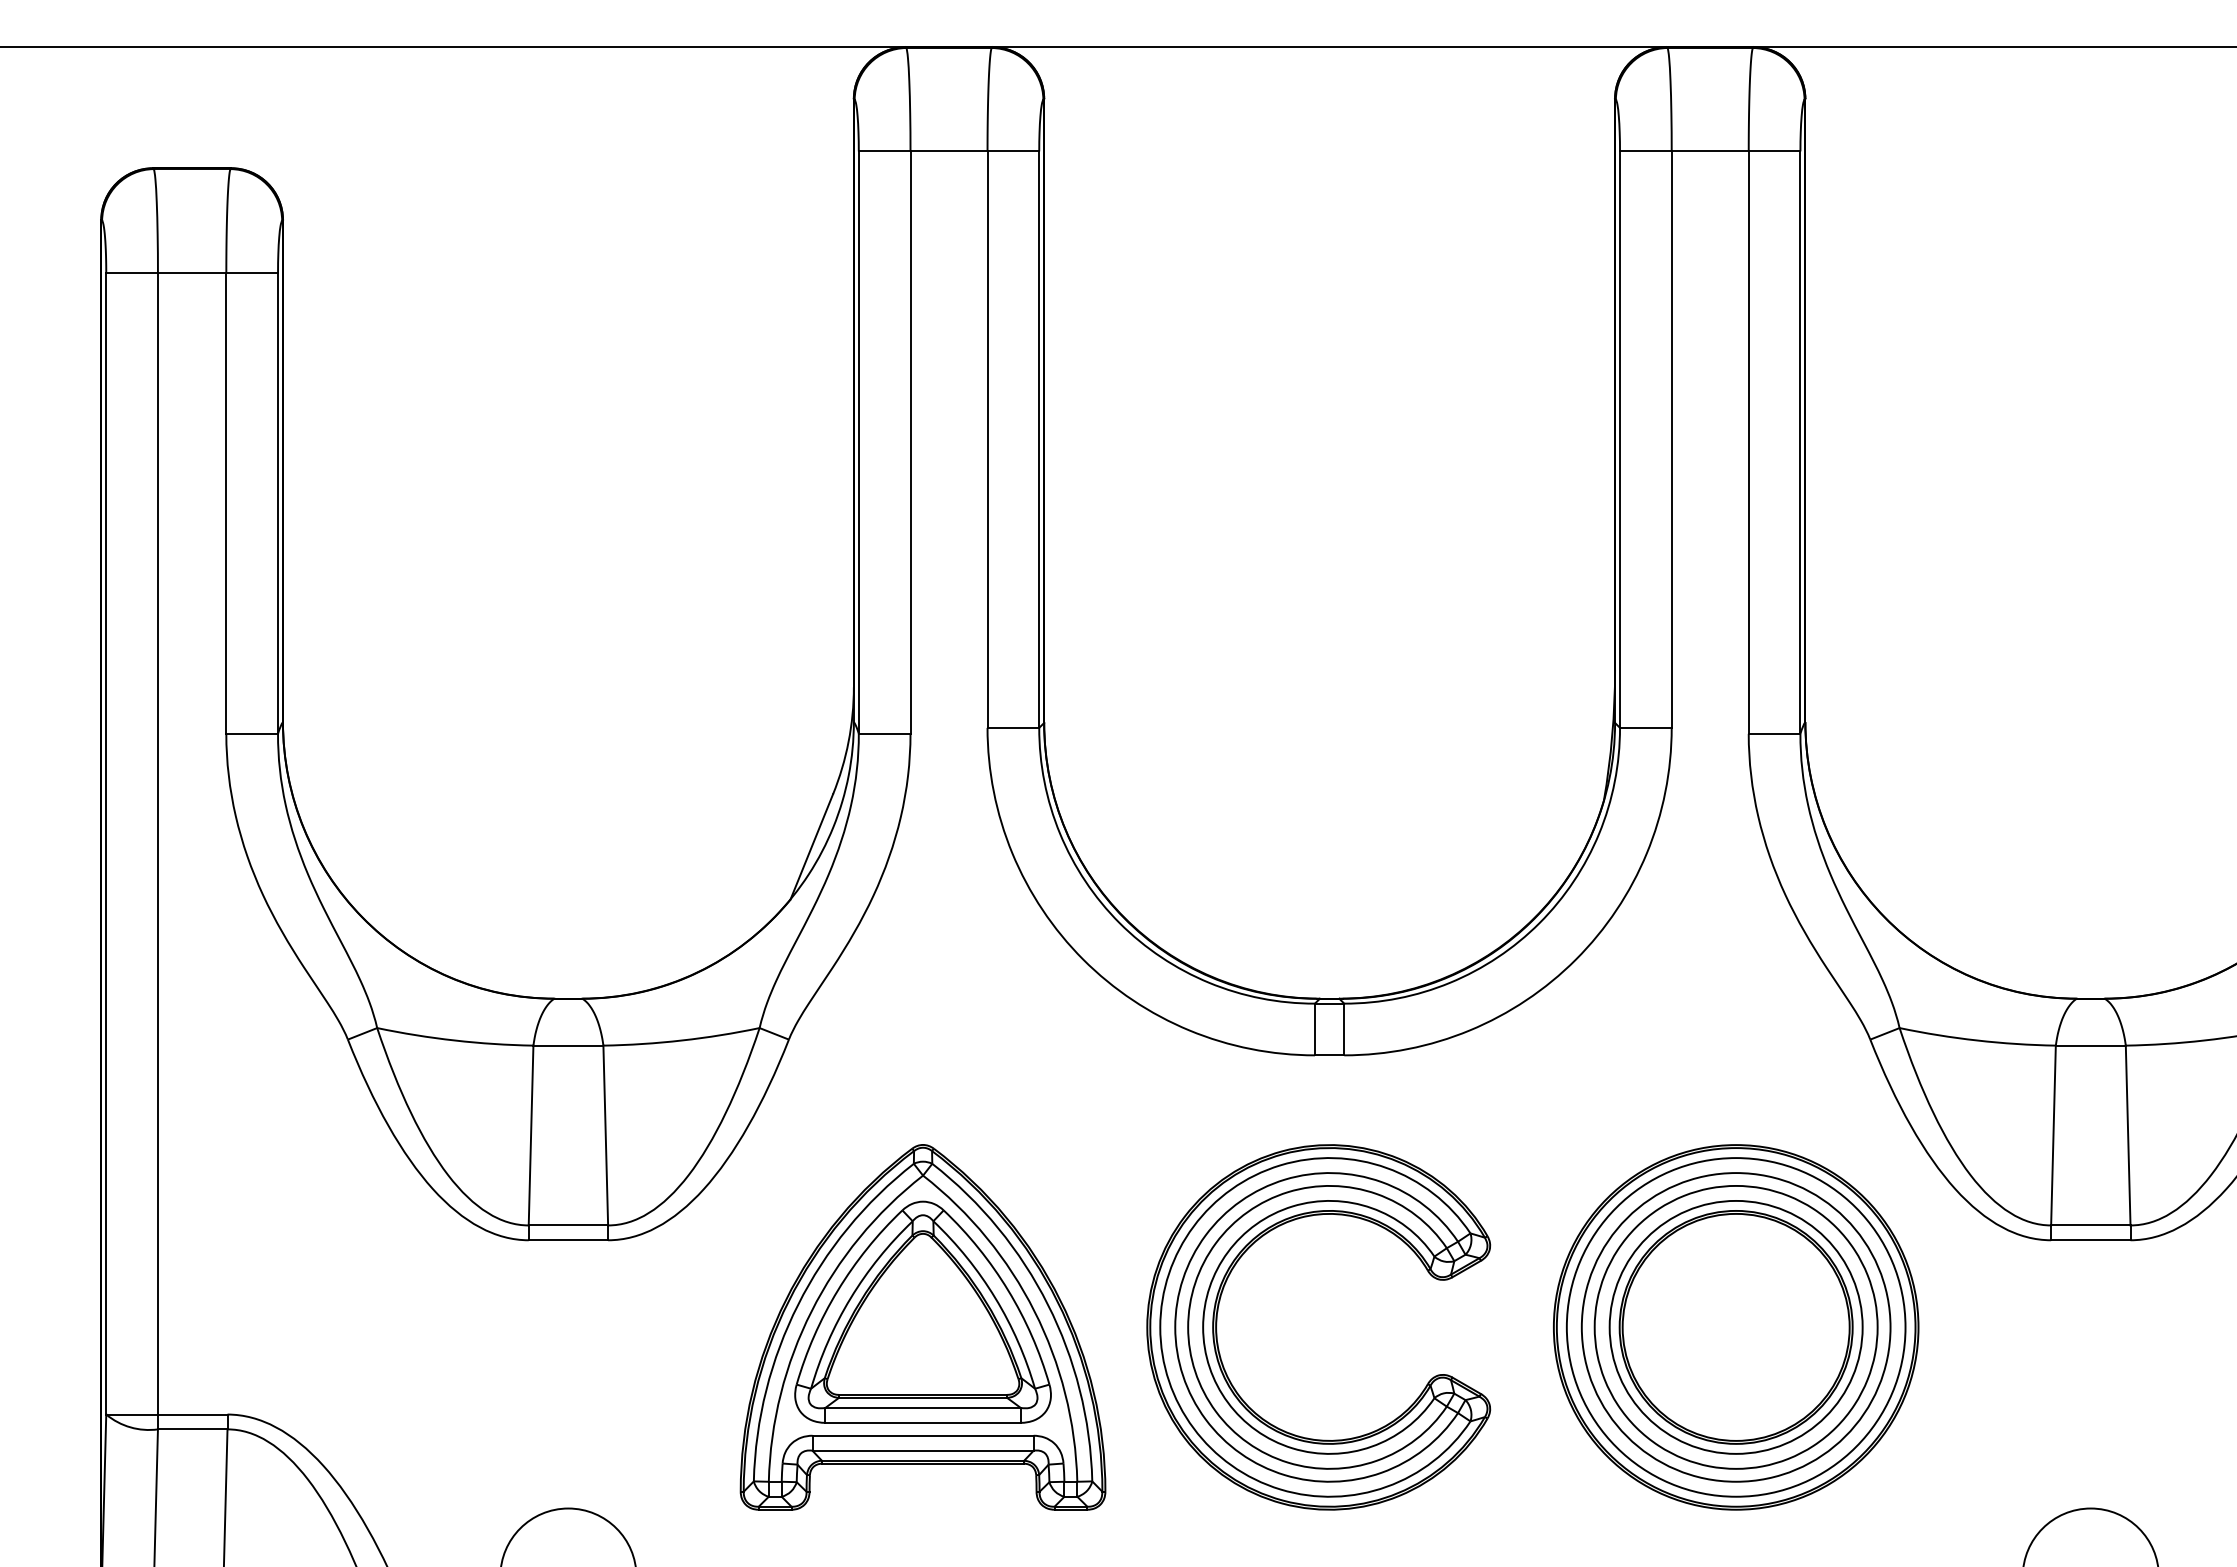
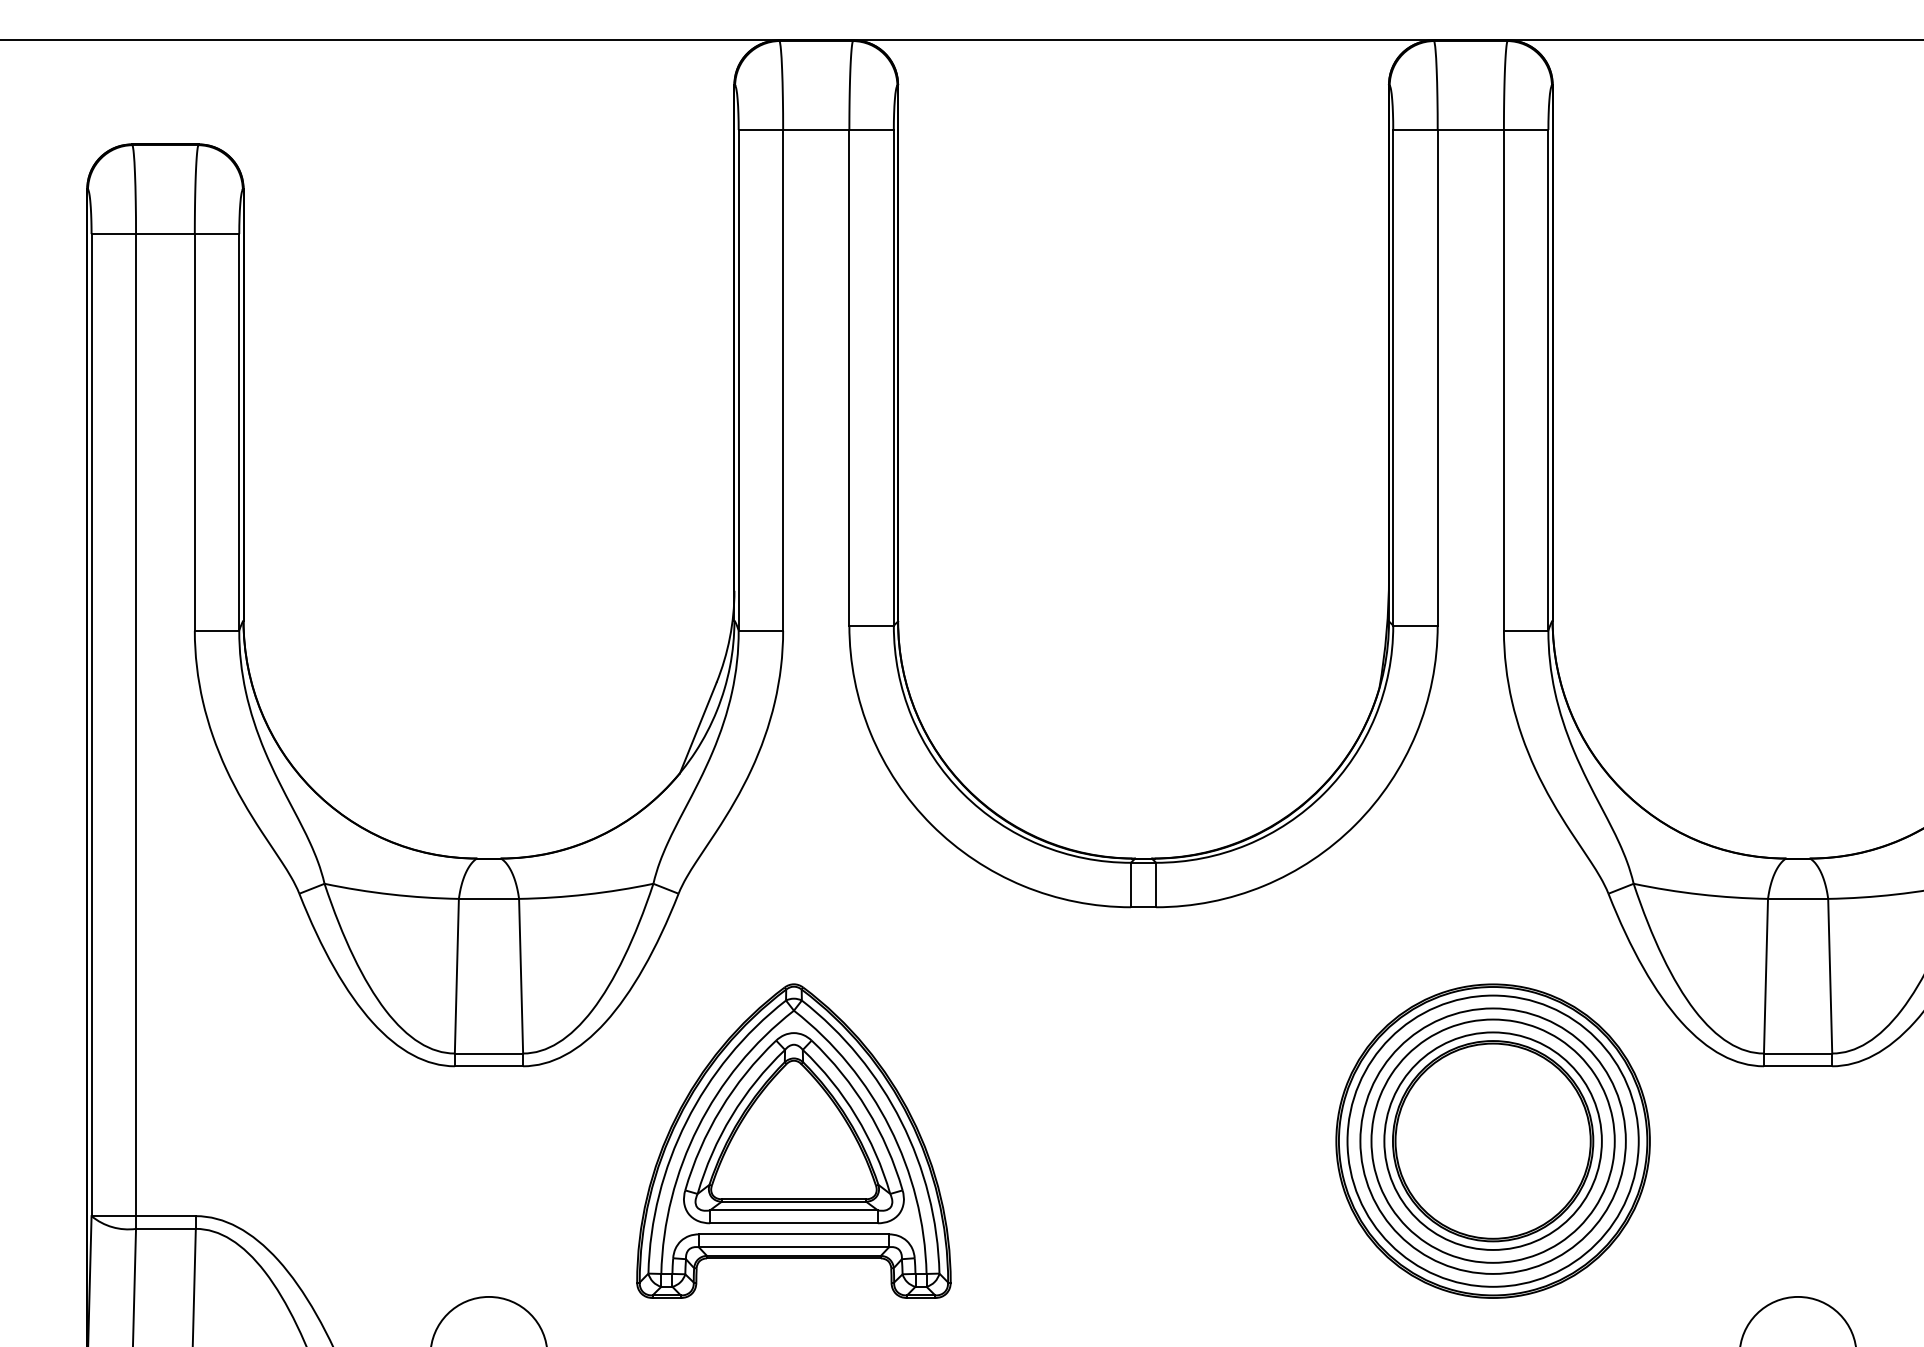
part: (1217, 1324) -> (1047, 1138), removed

